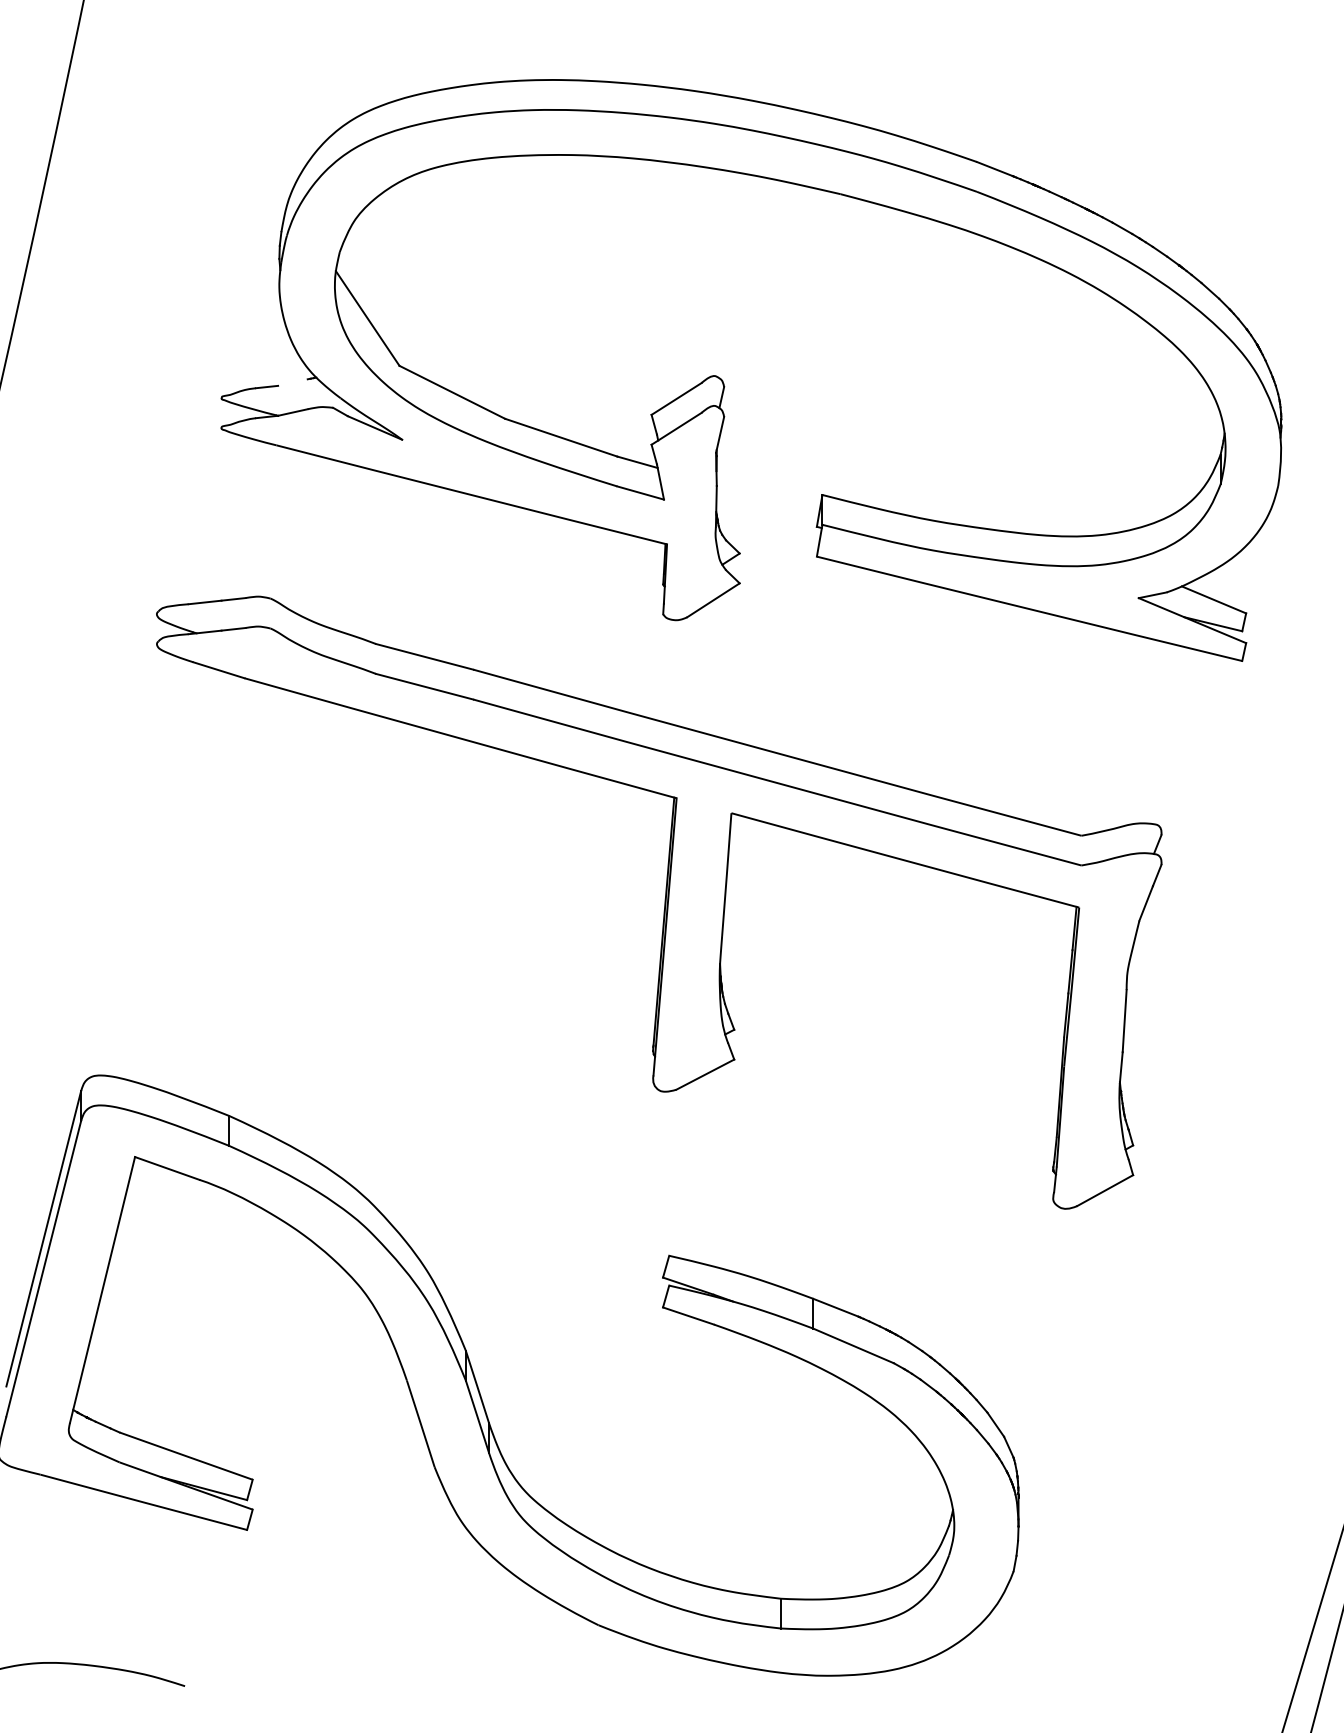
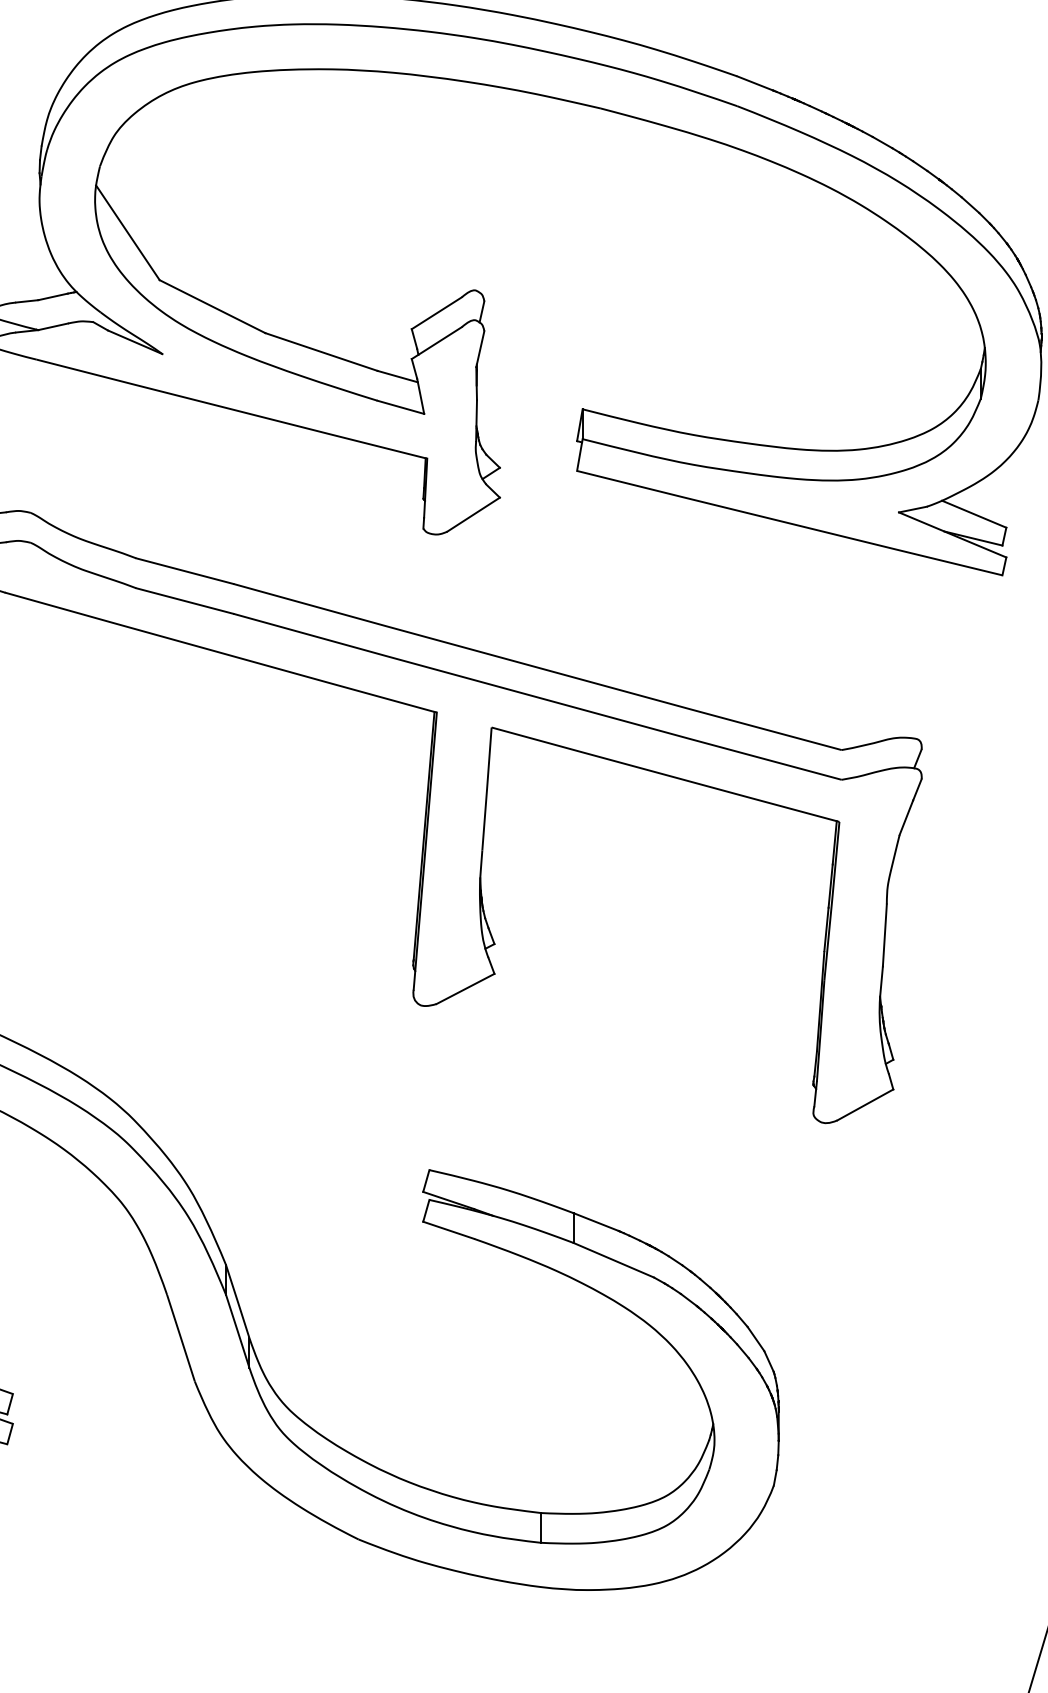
line: (292, 382) -> (52, 296), added

